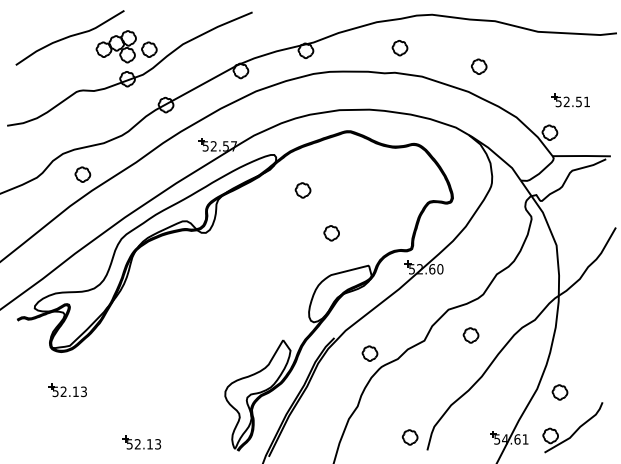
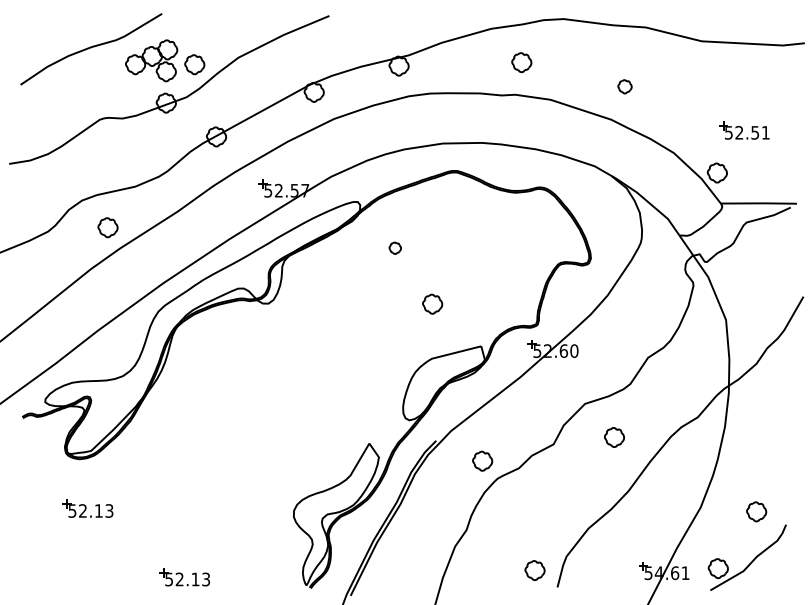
part: (478, 66) -> (624, 86), size x0.7
part: (302, 190) -> (394, 248), size x0.6
part: (559, 392) -> (755, 511), moved

